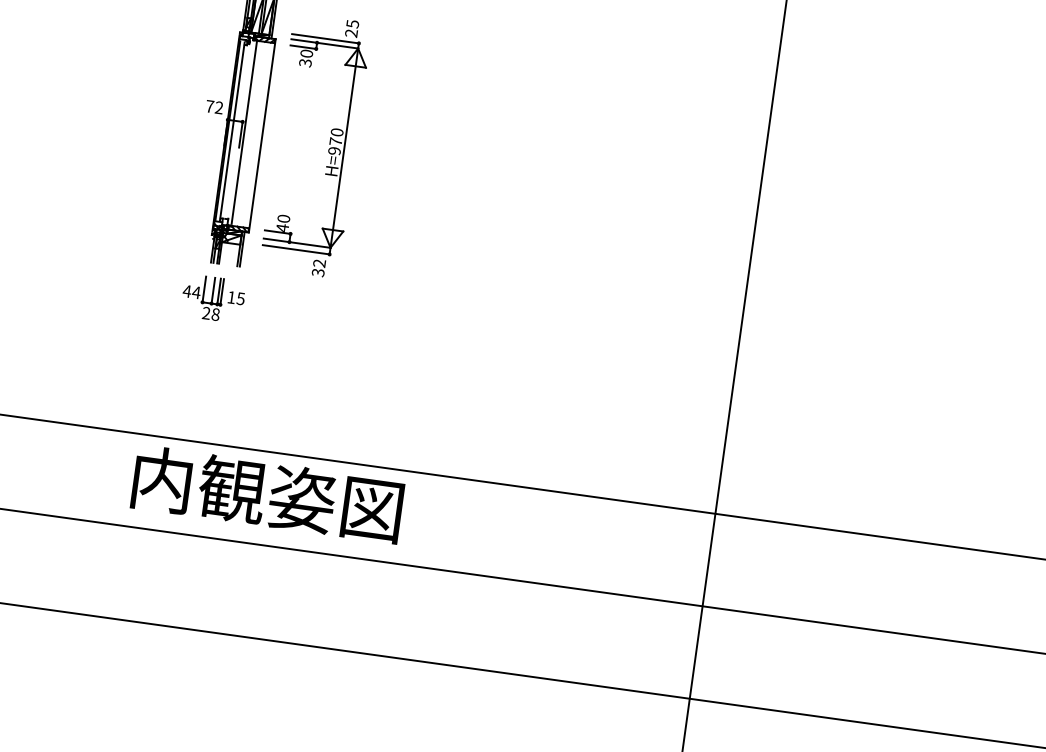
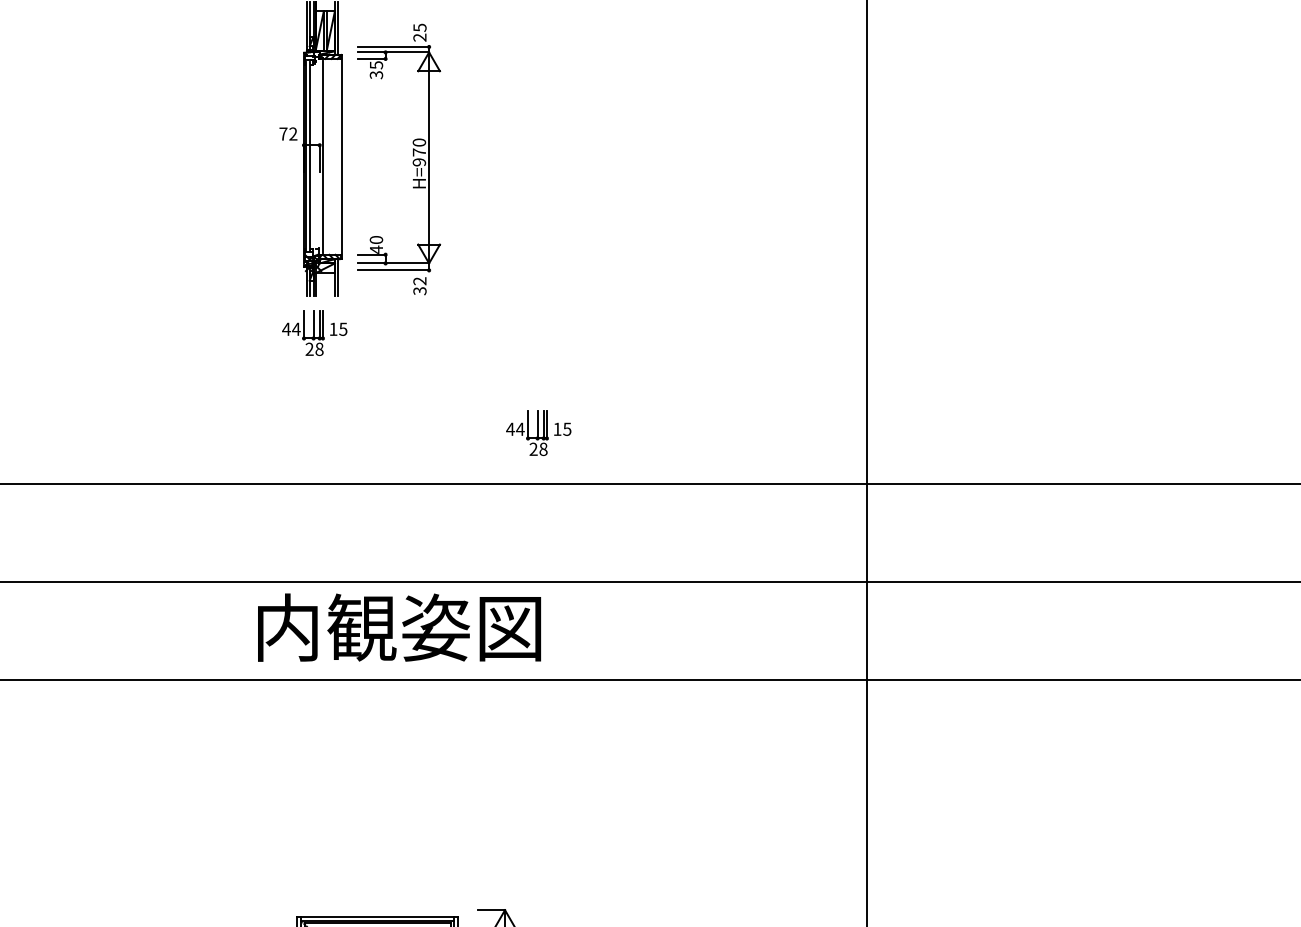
text: (306, 53) -> (376, 65), 30 -> 35
part: (411, 421) -> (538, 432), added
text: (267, 494) -> (399, 627), moved

